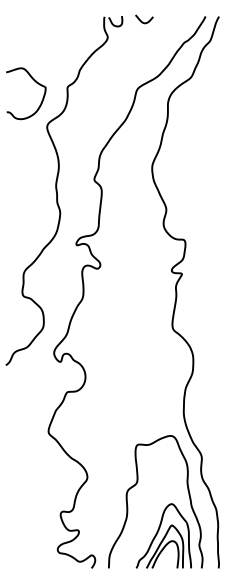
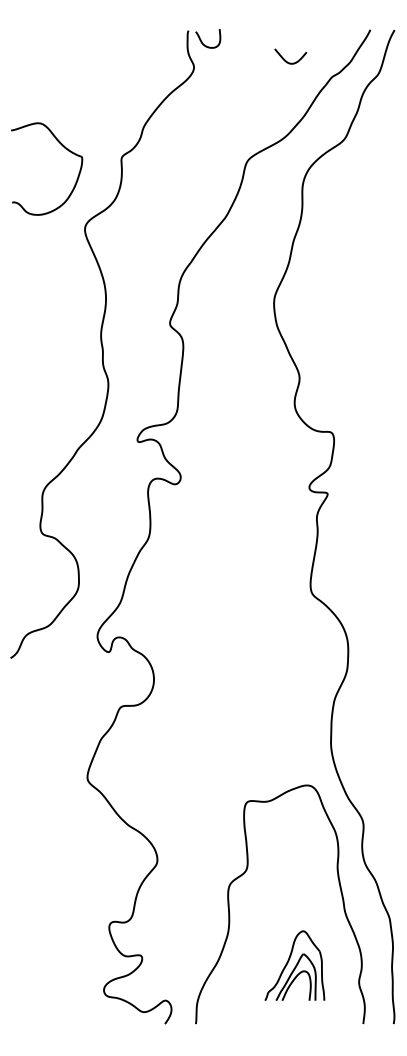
curve: (142, 21) -> (287, 60), moved
part: (163, 535) -> (294, 964), size x0.6

